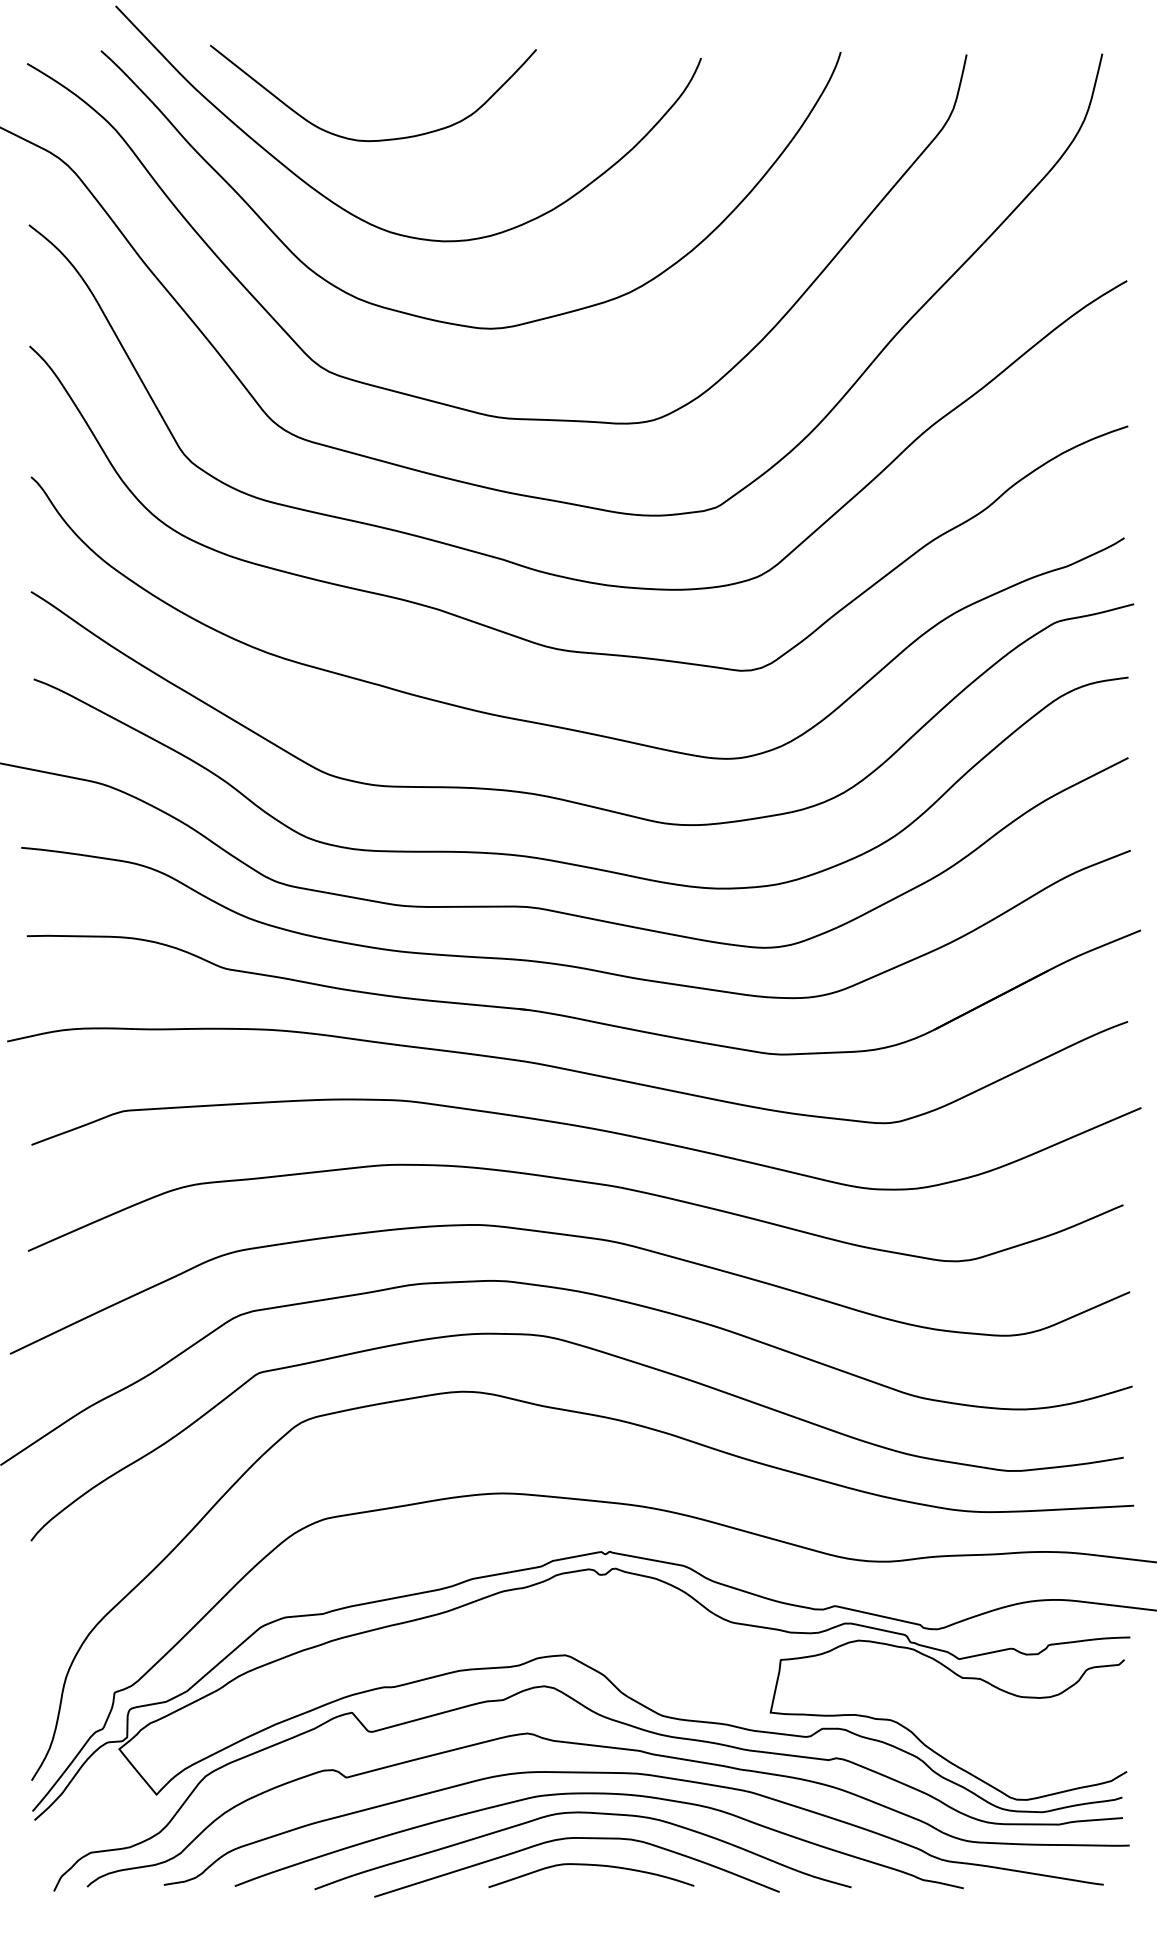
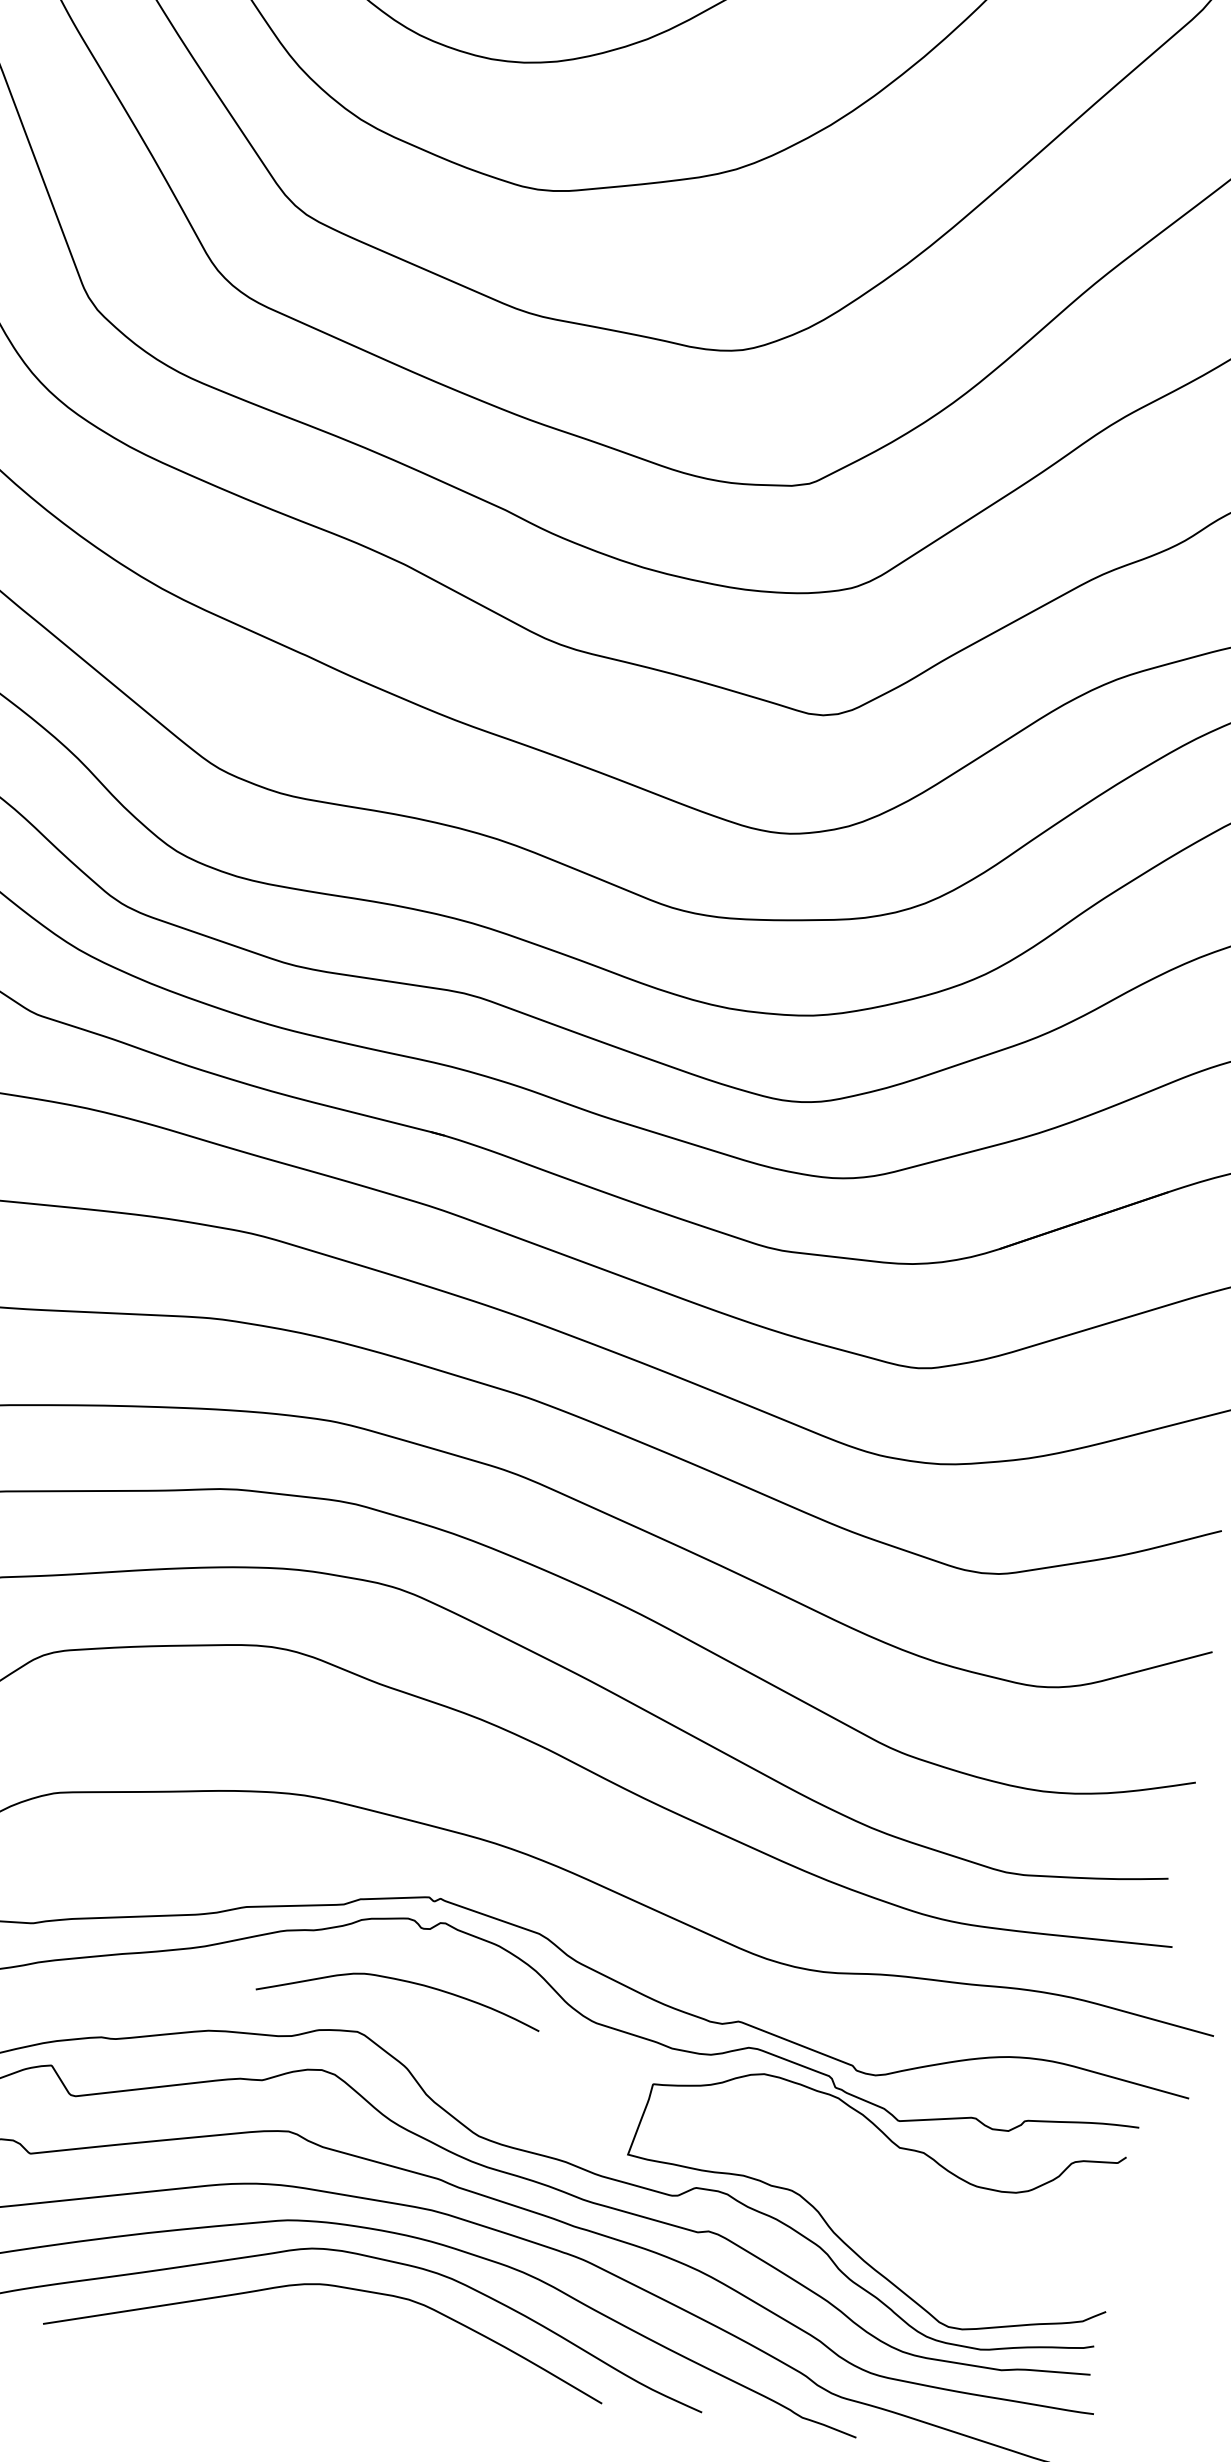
curve: (591, 1865) -> (402, 1981), moved

